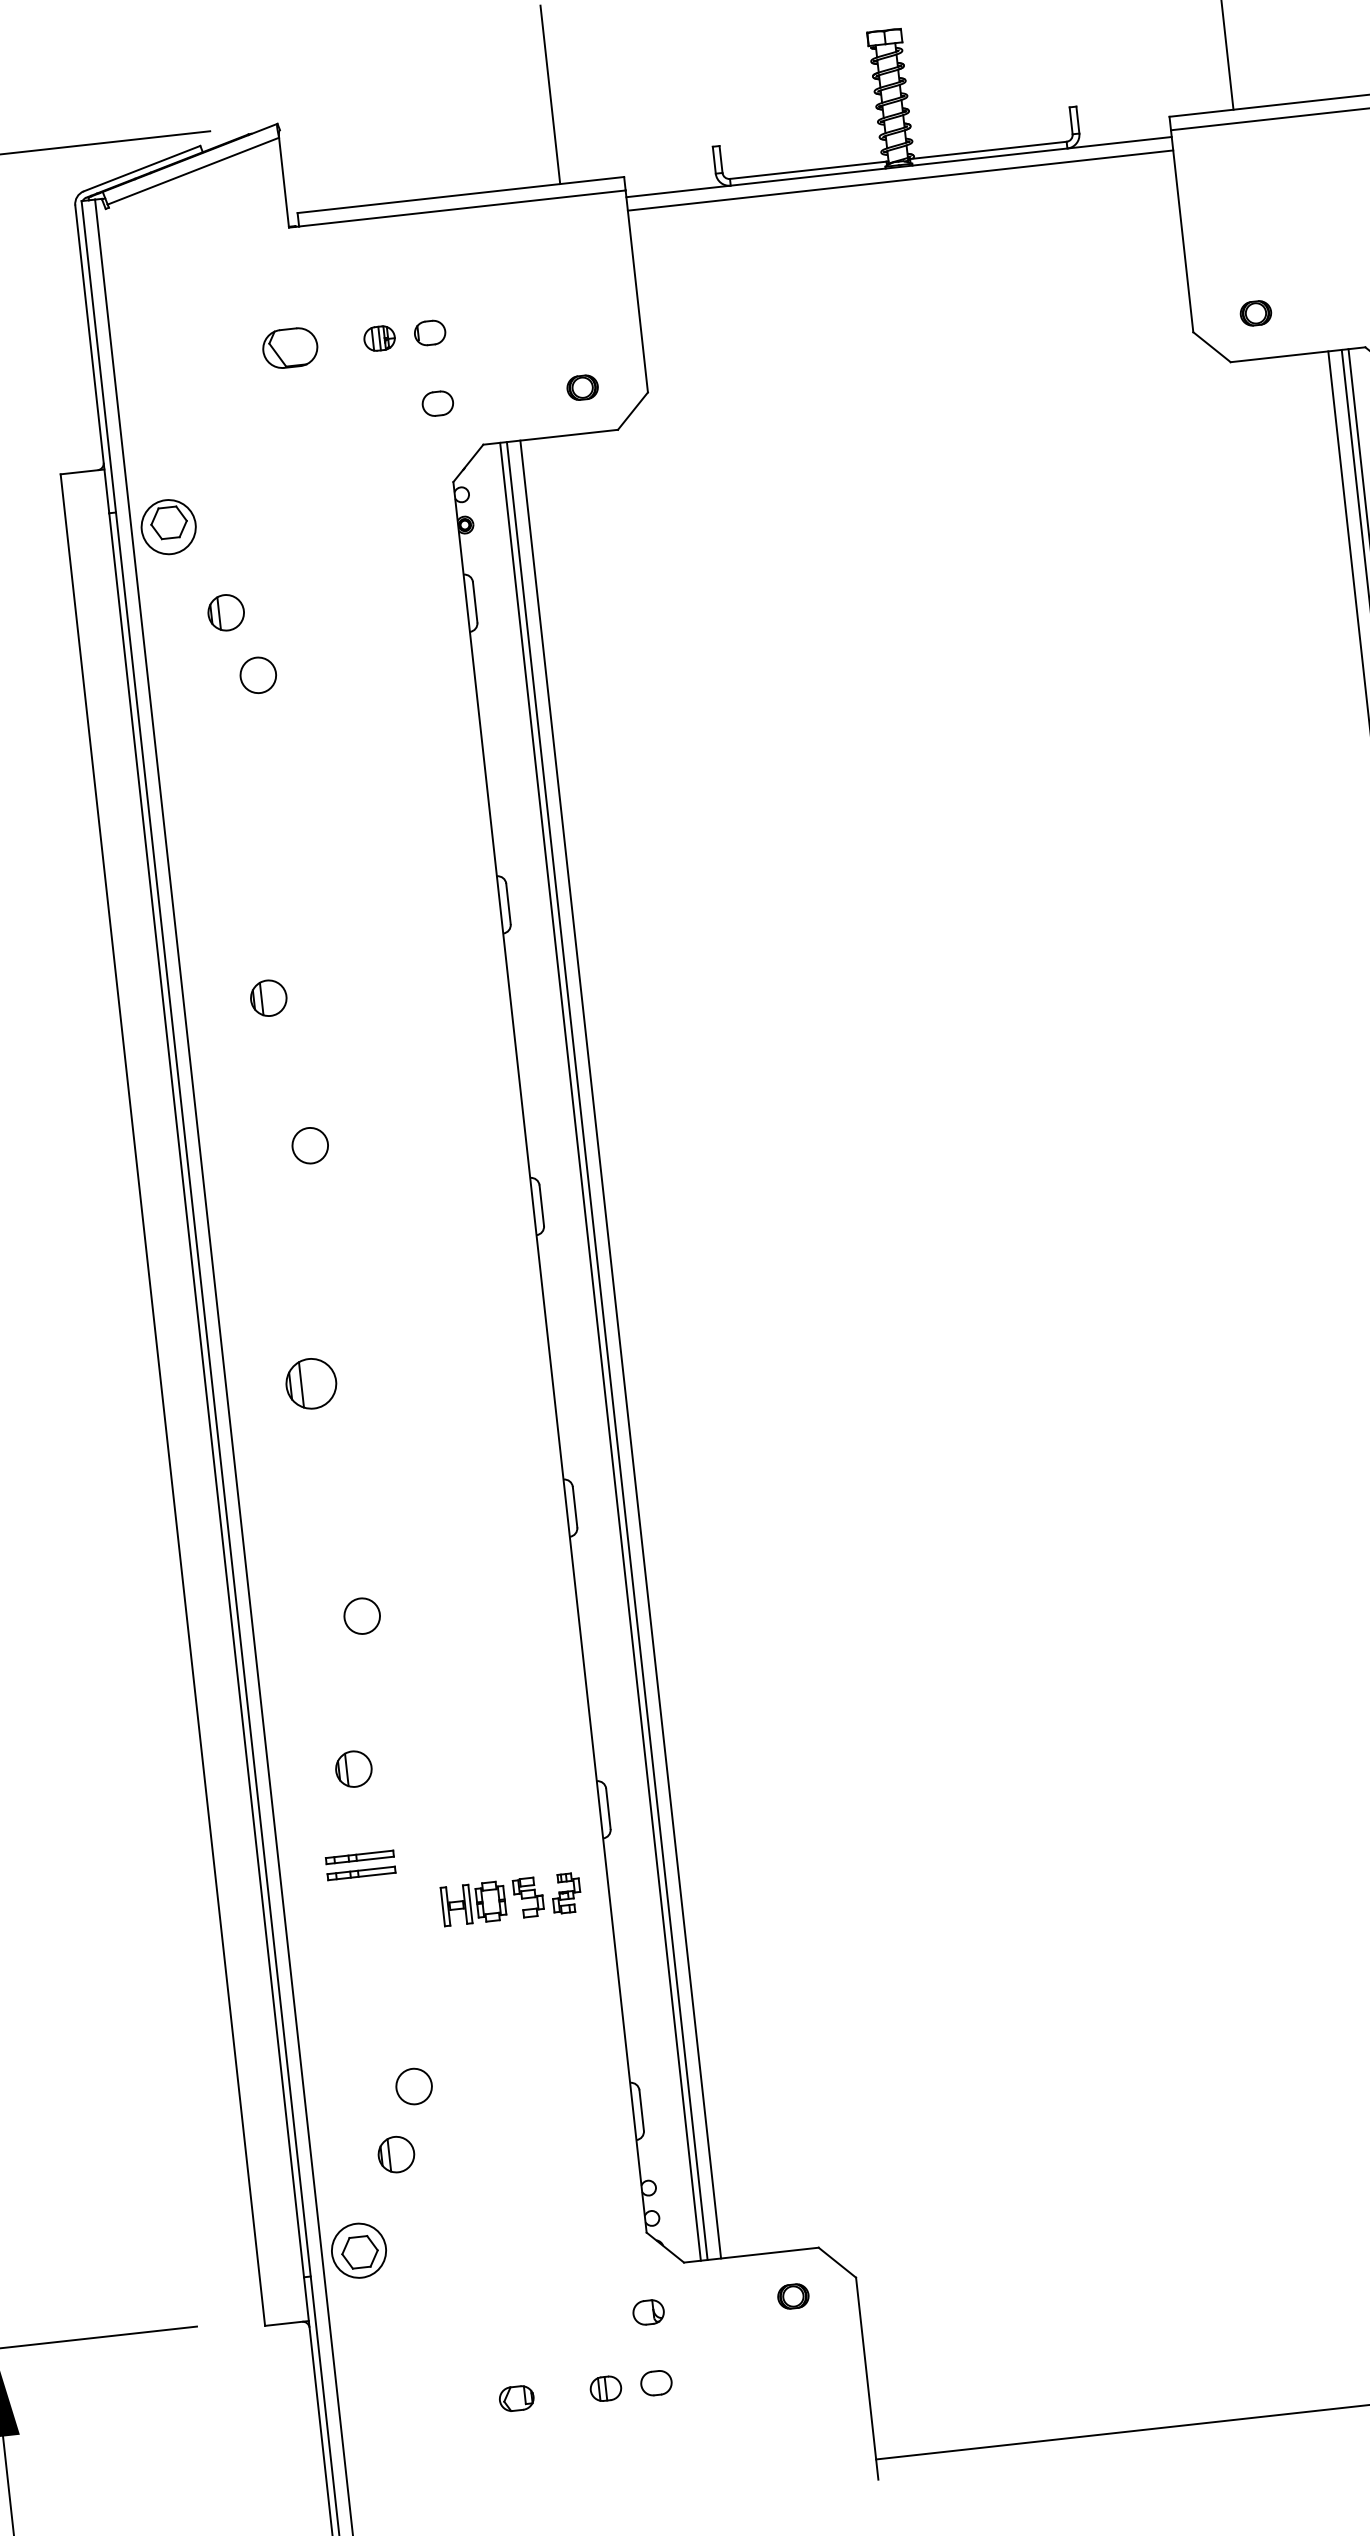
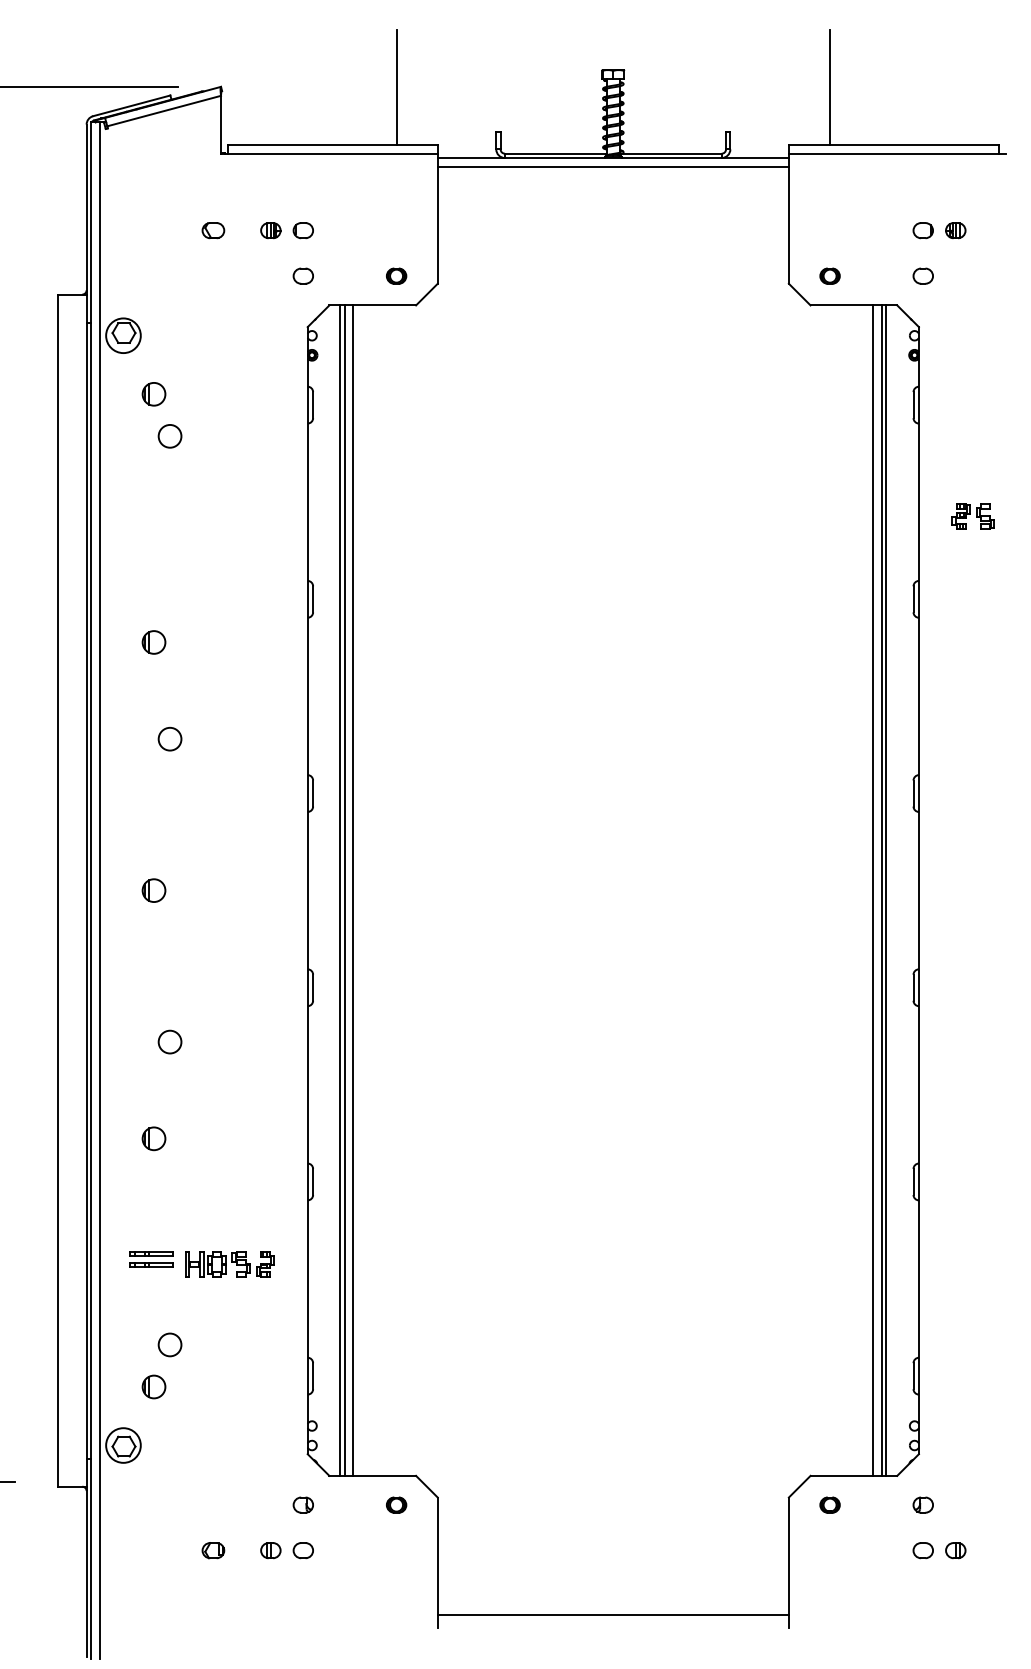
part: (290, 348) -> (213, 230), size x0.62
part: (310, 1383) -> (153, 890), size x0.71
part: (360, 1865) -> (151, 1259), moved
part: (510, 1899) -> (229, 1264), moved

